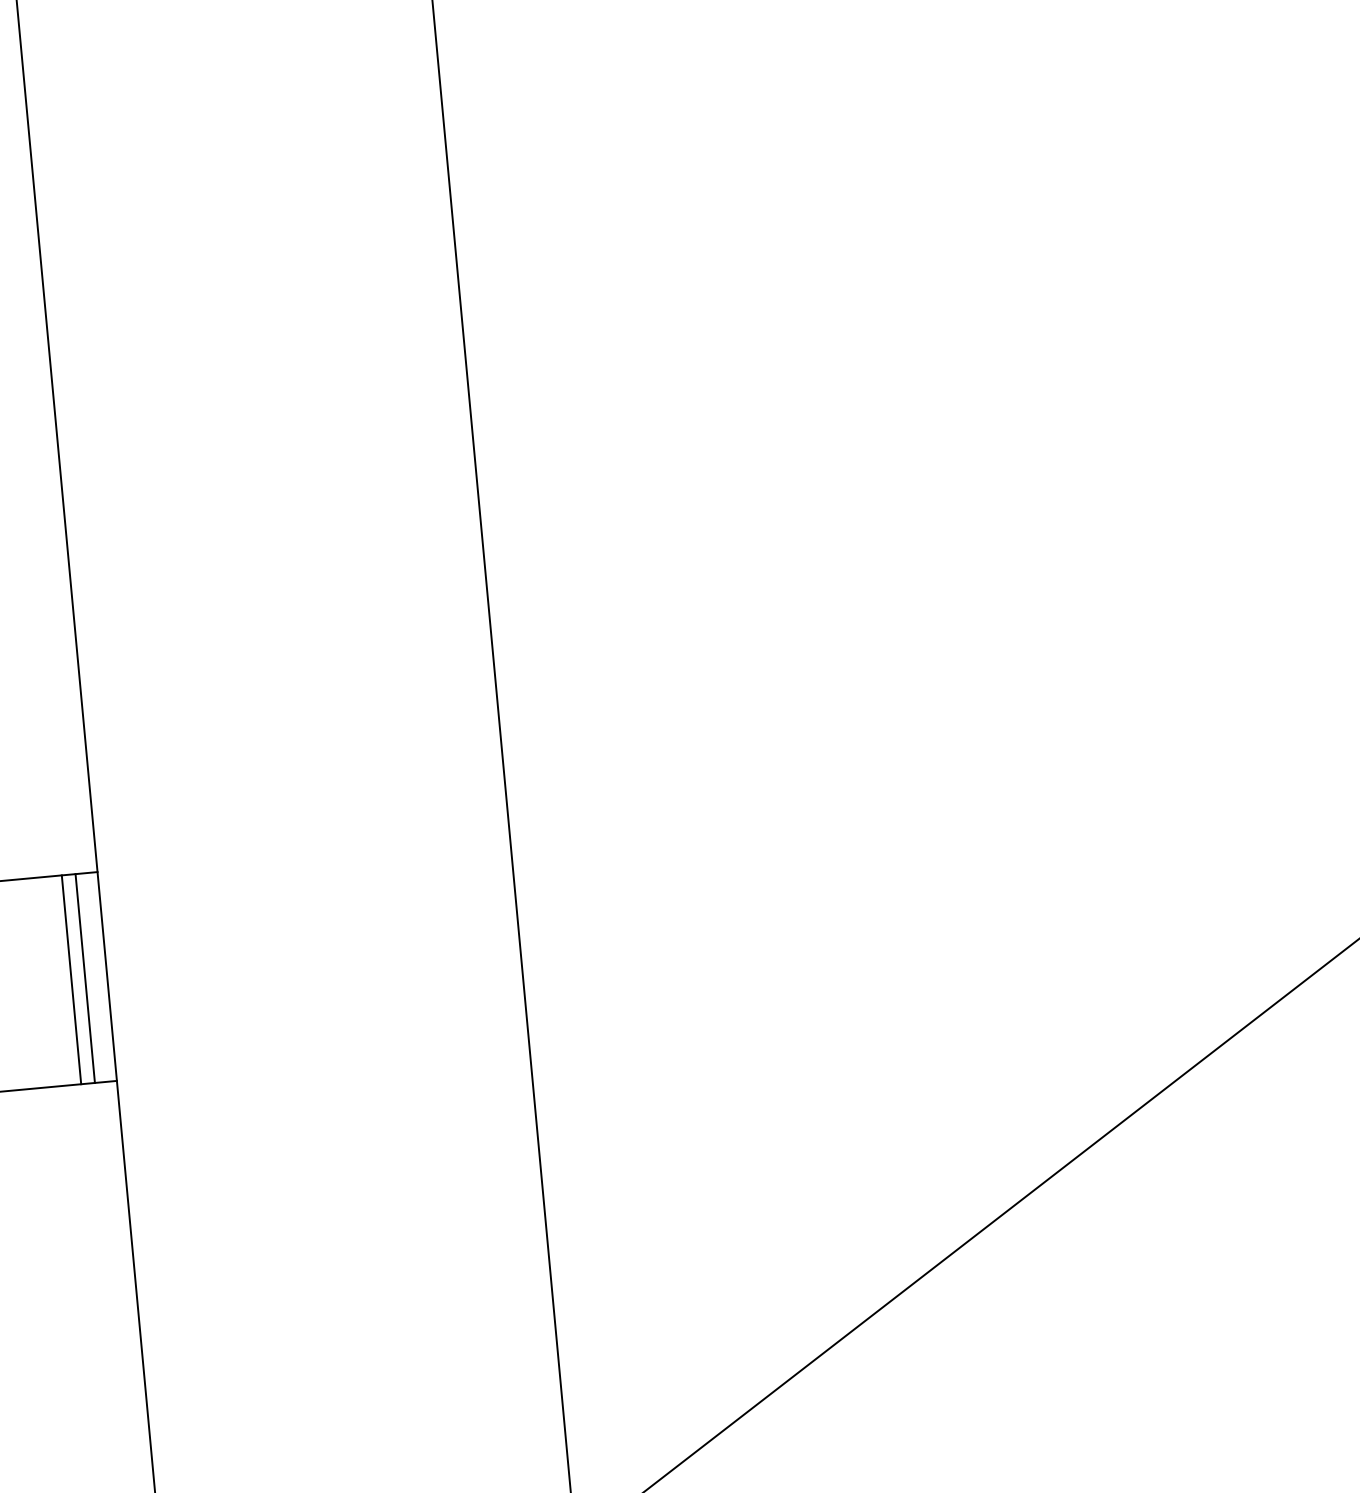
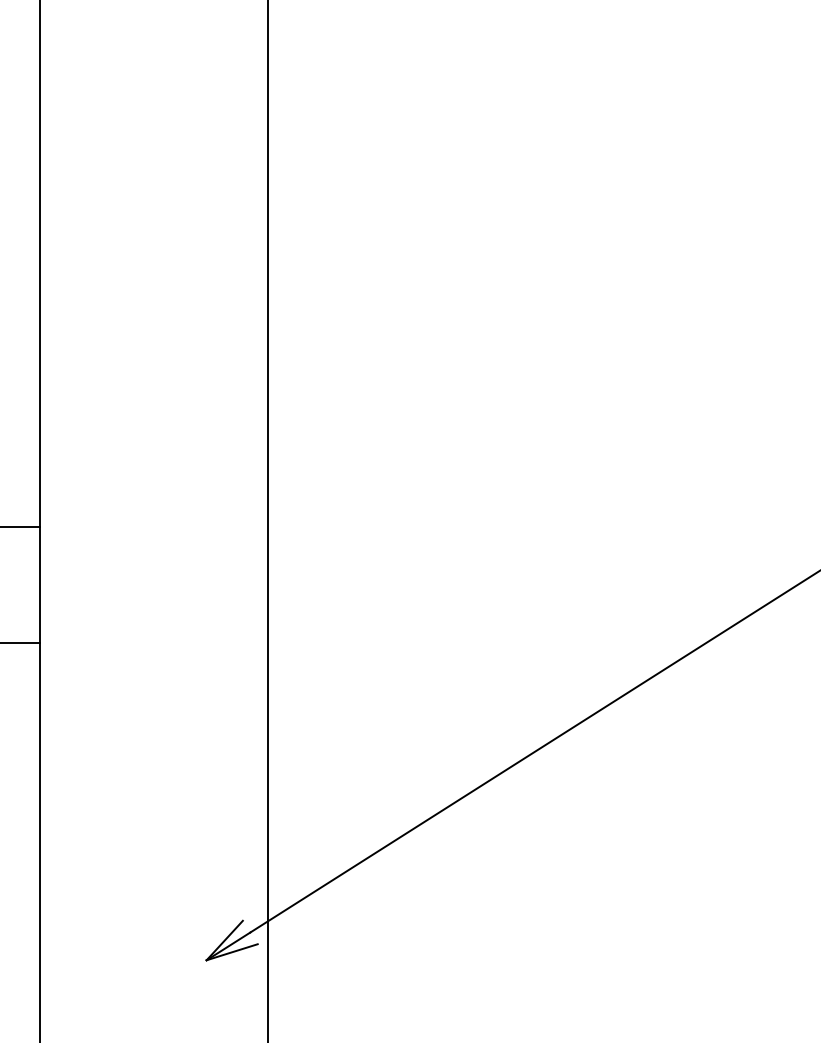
line: (84, 977) -> (27, 584), removed
line: (71, 978) -> (20, 584), removed

